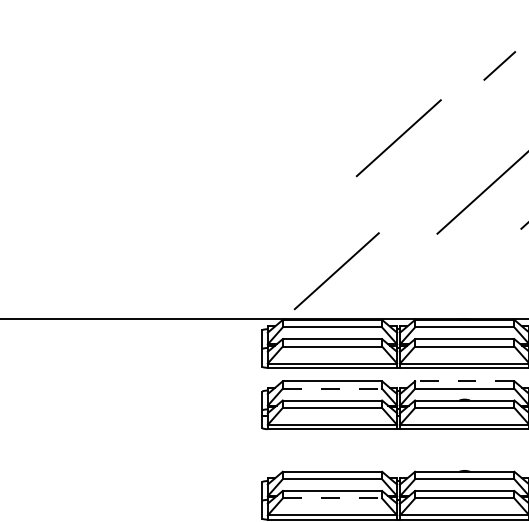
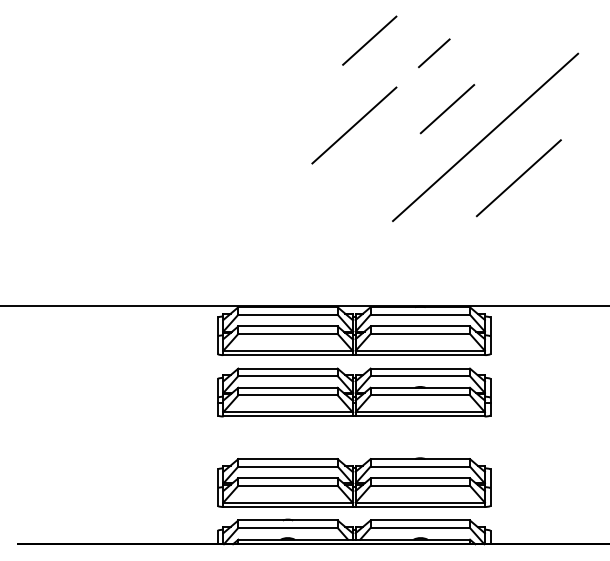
line: (413, 53) -> (369, 40), added
line: (499, 66) -> (434, 53), moved
line: (491, 122) -> (447, 109), added
line: (336, 271) -> (292, 258), removed
line: (464, 381) -> (420, 368), dashed -> solid
line: (332, 389) -> (288, 376), dashed -> solid
line: (332, 498) -> (288, 485), dashed -> solid

